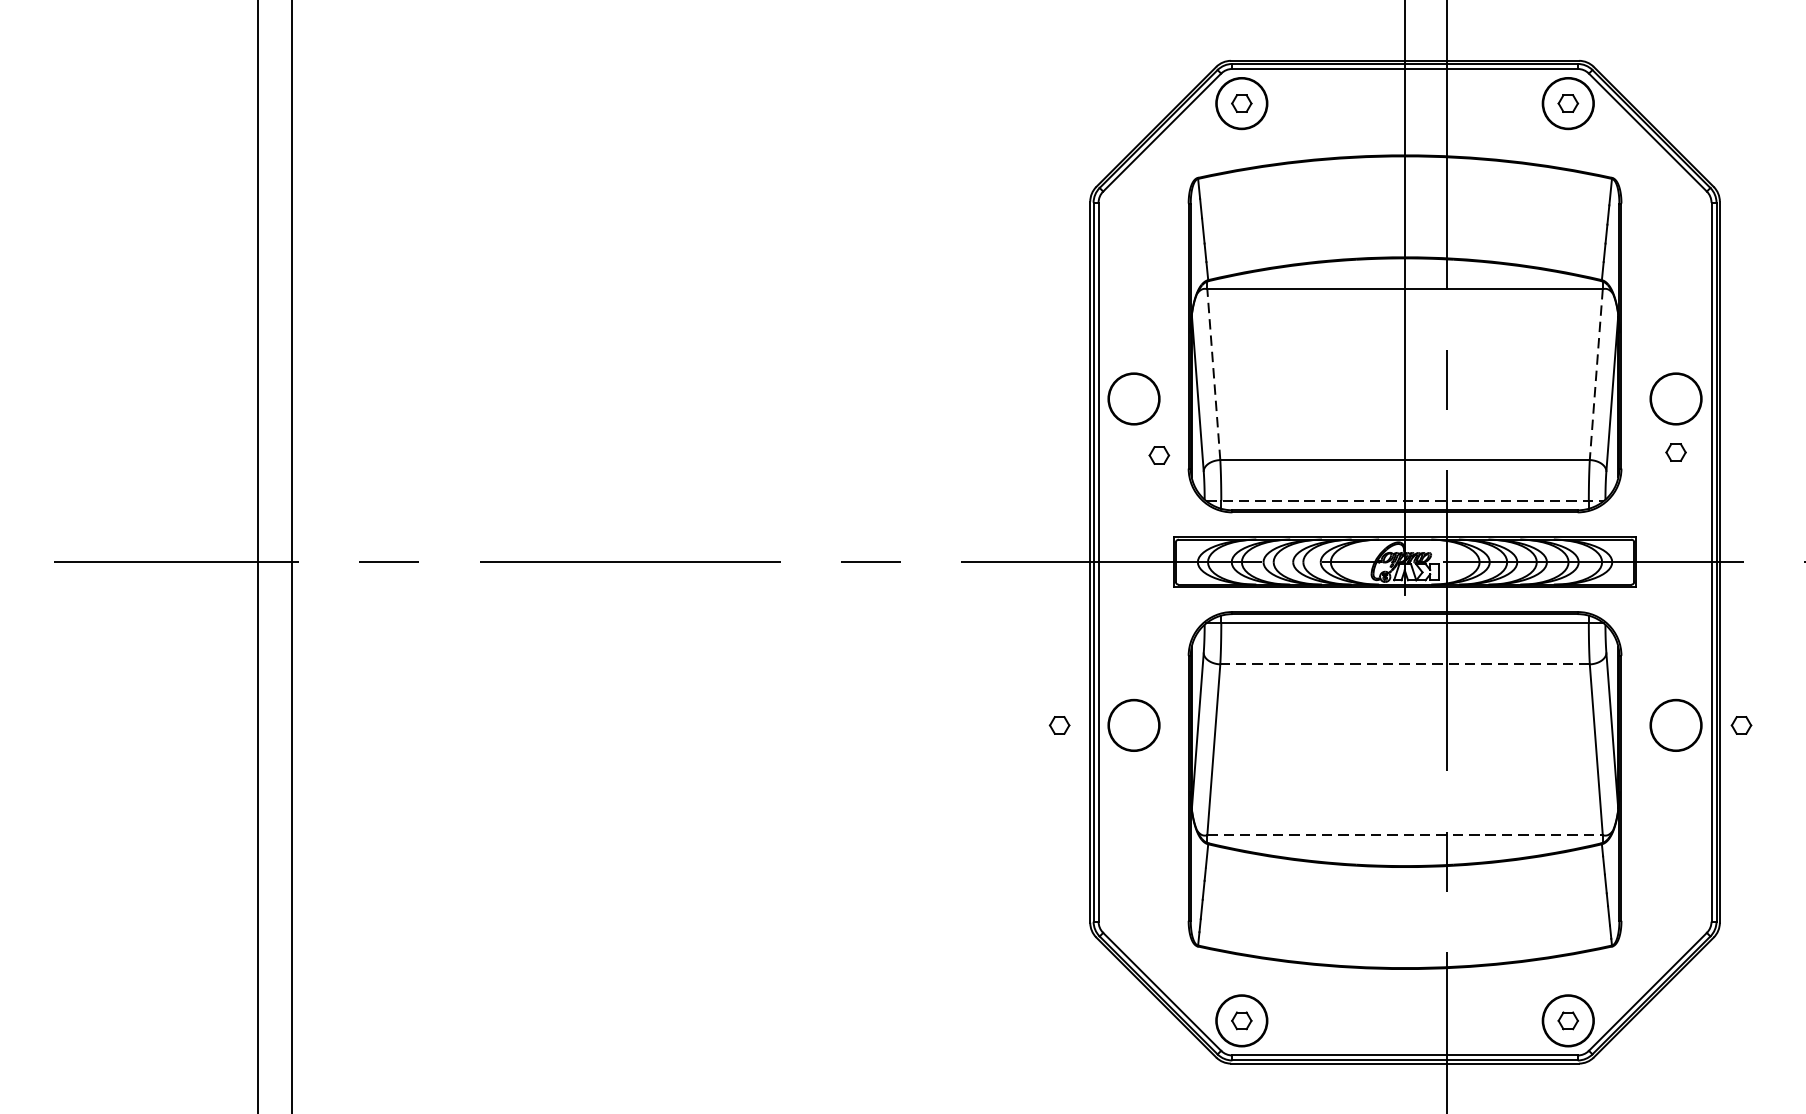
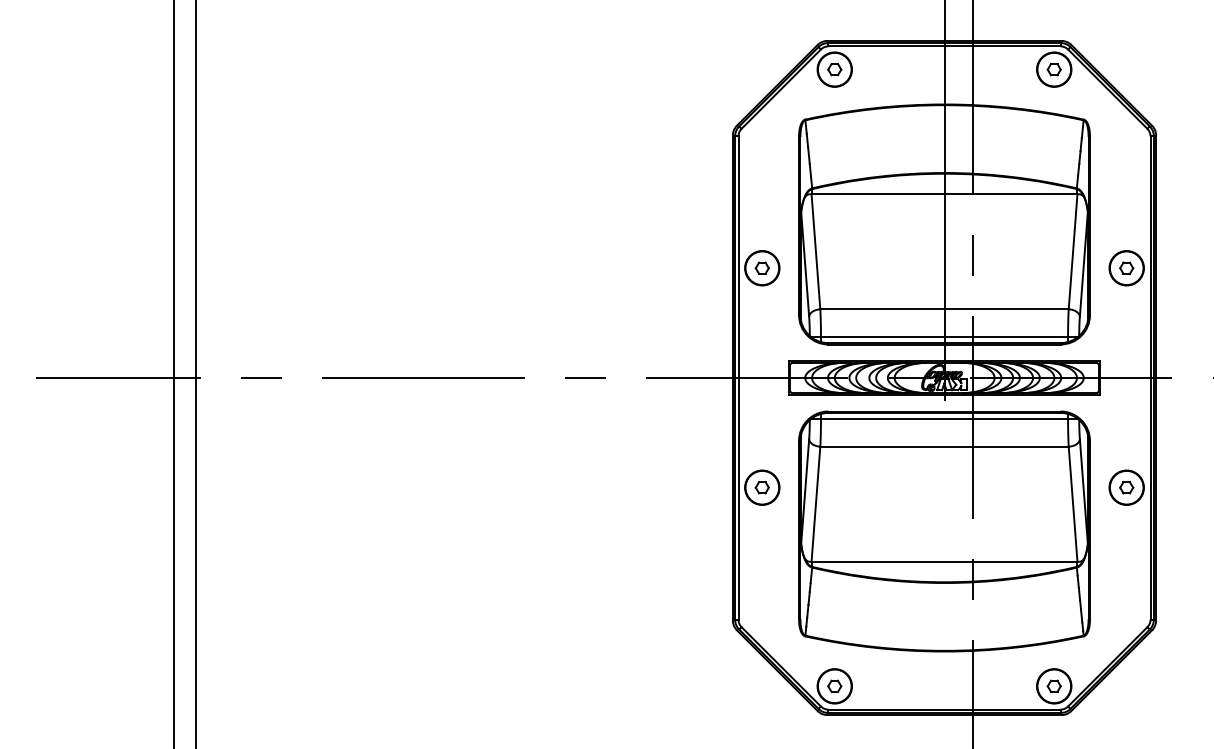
line: (1213, 374) -> (815, 251), dashed -> solid
line: (1596, 374) -> (1073, 251), dashed -> solid
part: (1675, 451) -> (1126, 267), moved
part: (1158, 454) -> (761, 267), moved
line: (1405, 500) -> (944, 336), dashed -> solid
line: (1405, 664) -> (944, 446), dashed -> solid
part: (1058, 725) -> (761, 487), moved
part: (1741, 725) -> (1126, 487), moved
line: (1405, 835) -> (944, 561), dashed -> solid

